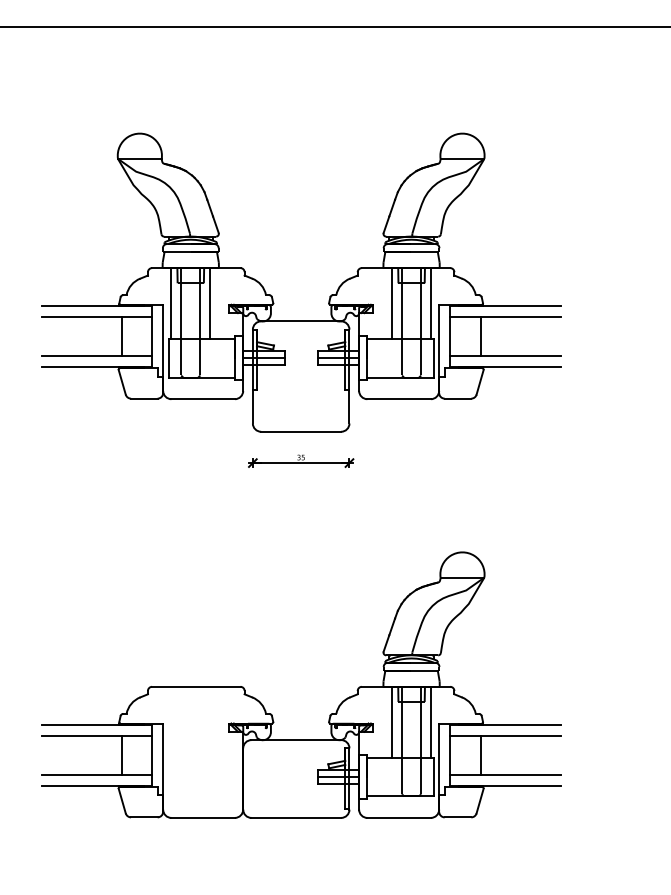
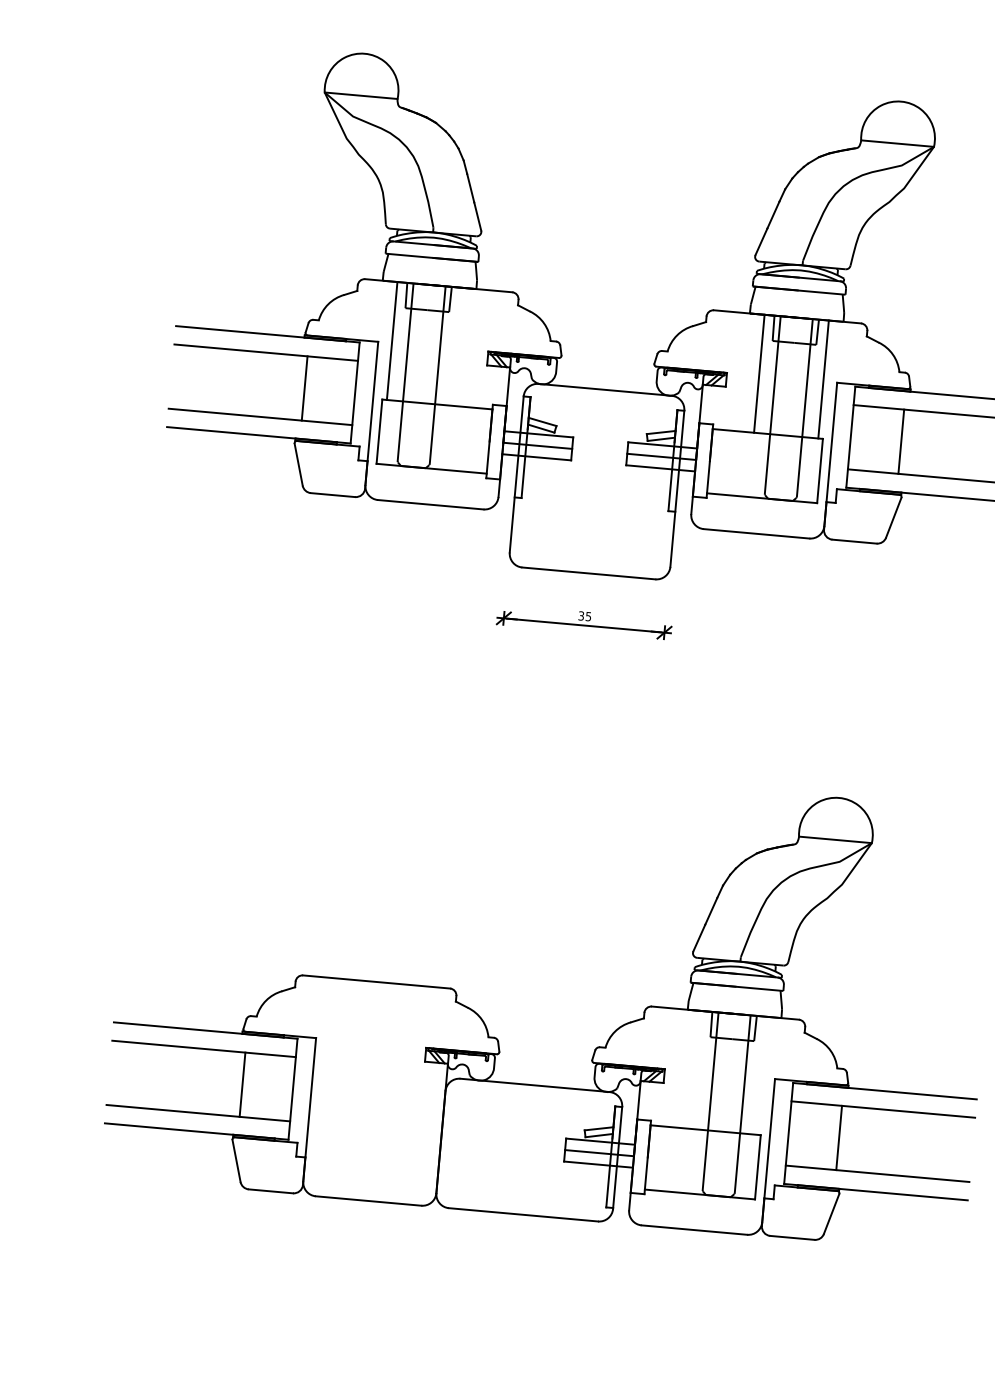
line: (210, 303) -> (457, 346), removed
line: (392, 721) -> (697, 1068), removed
line: (430, 721) -> (760, 1074), removed

